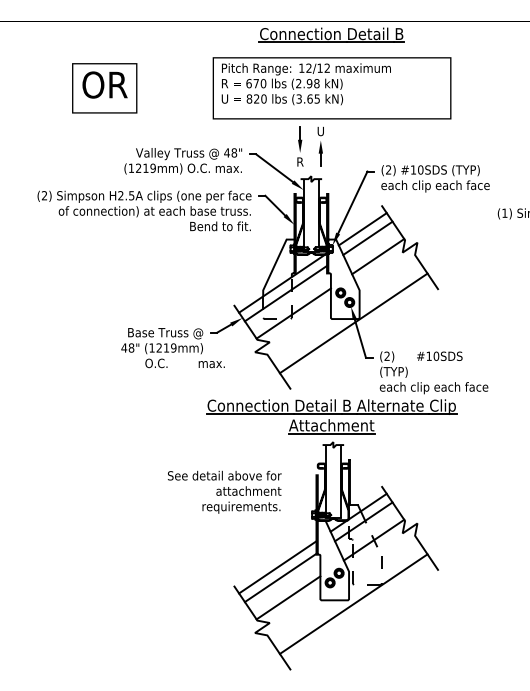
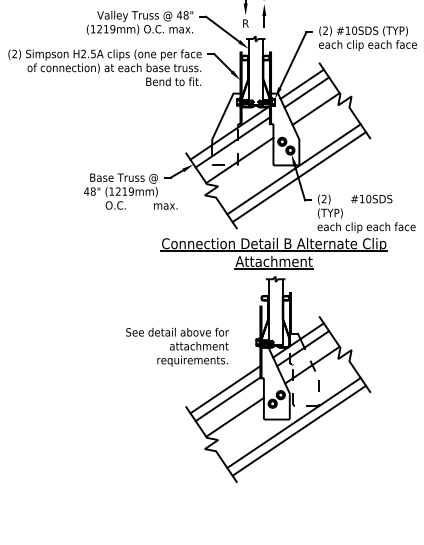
line: (359, 331) -> (299, 176), added
text: (224, 491) -> (177, 346), moved
line: (359, 612) -> (299, 430), added

